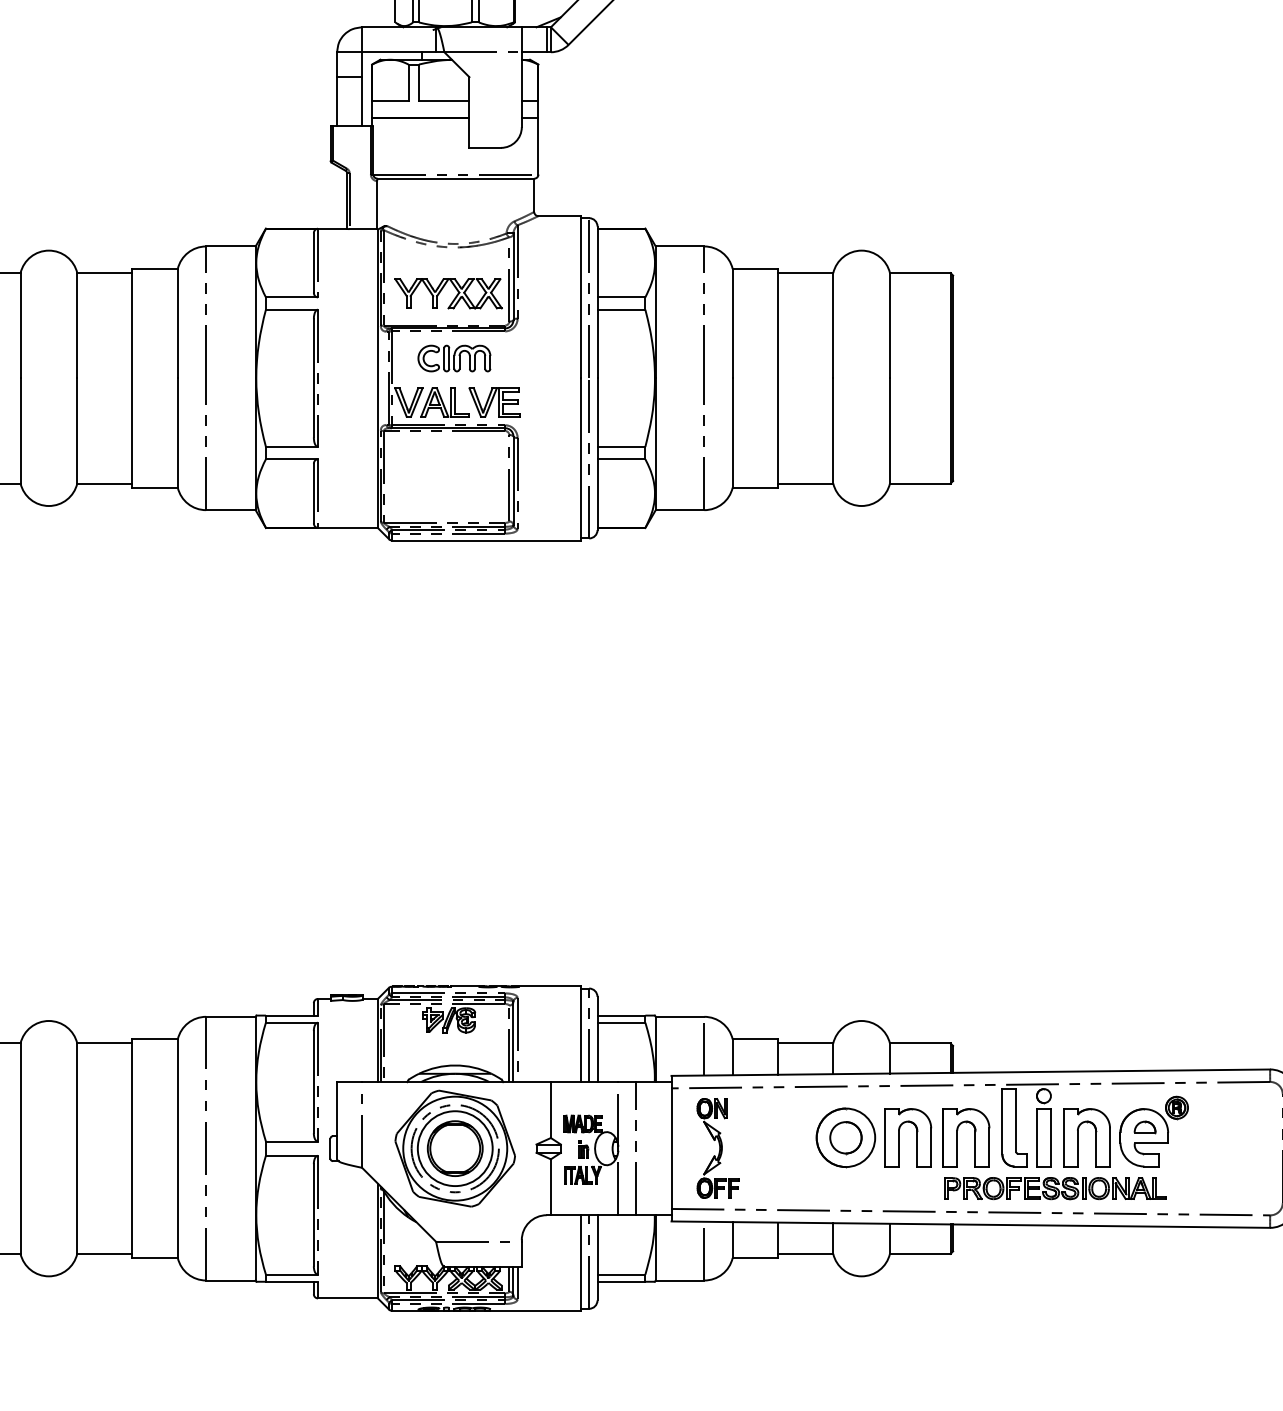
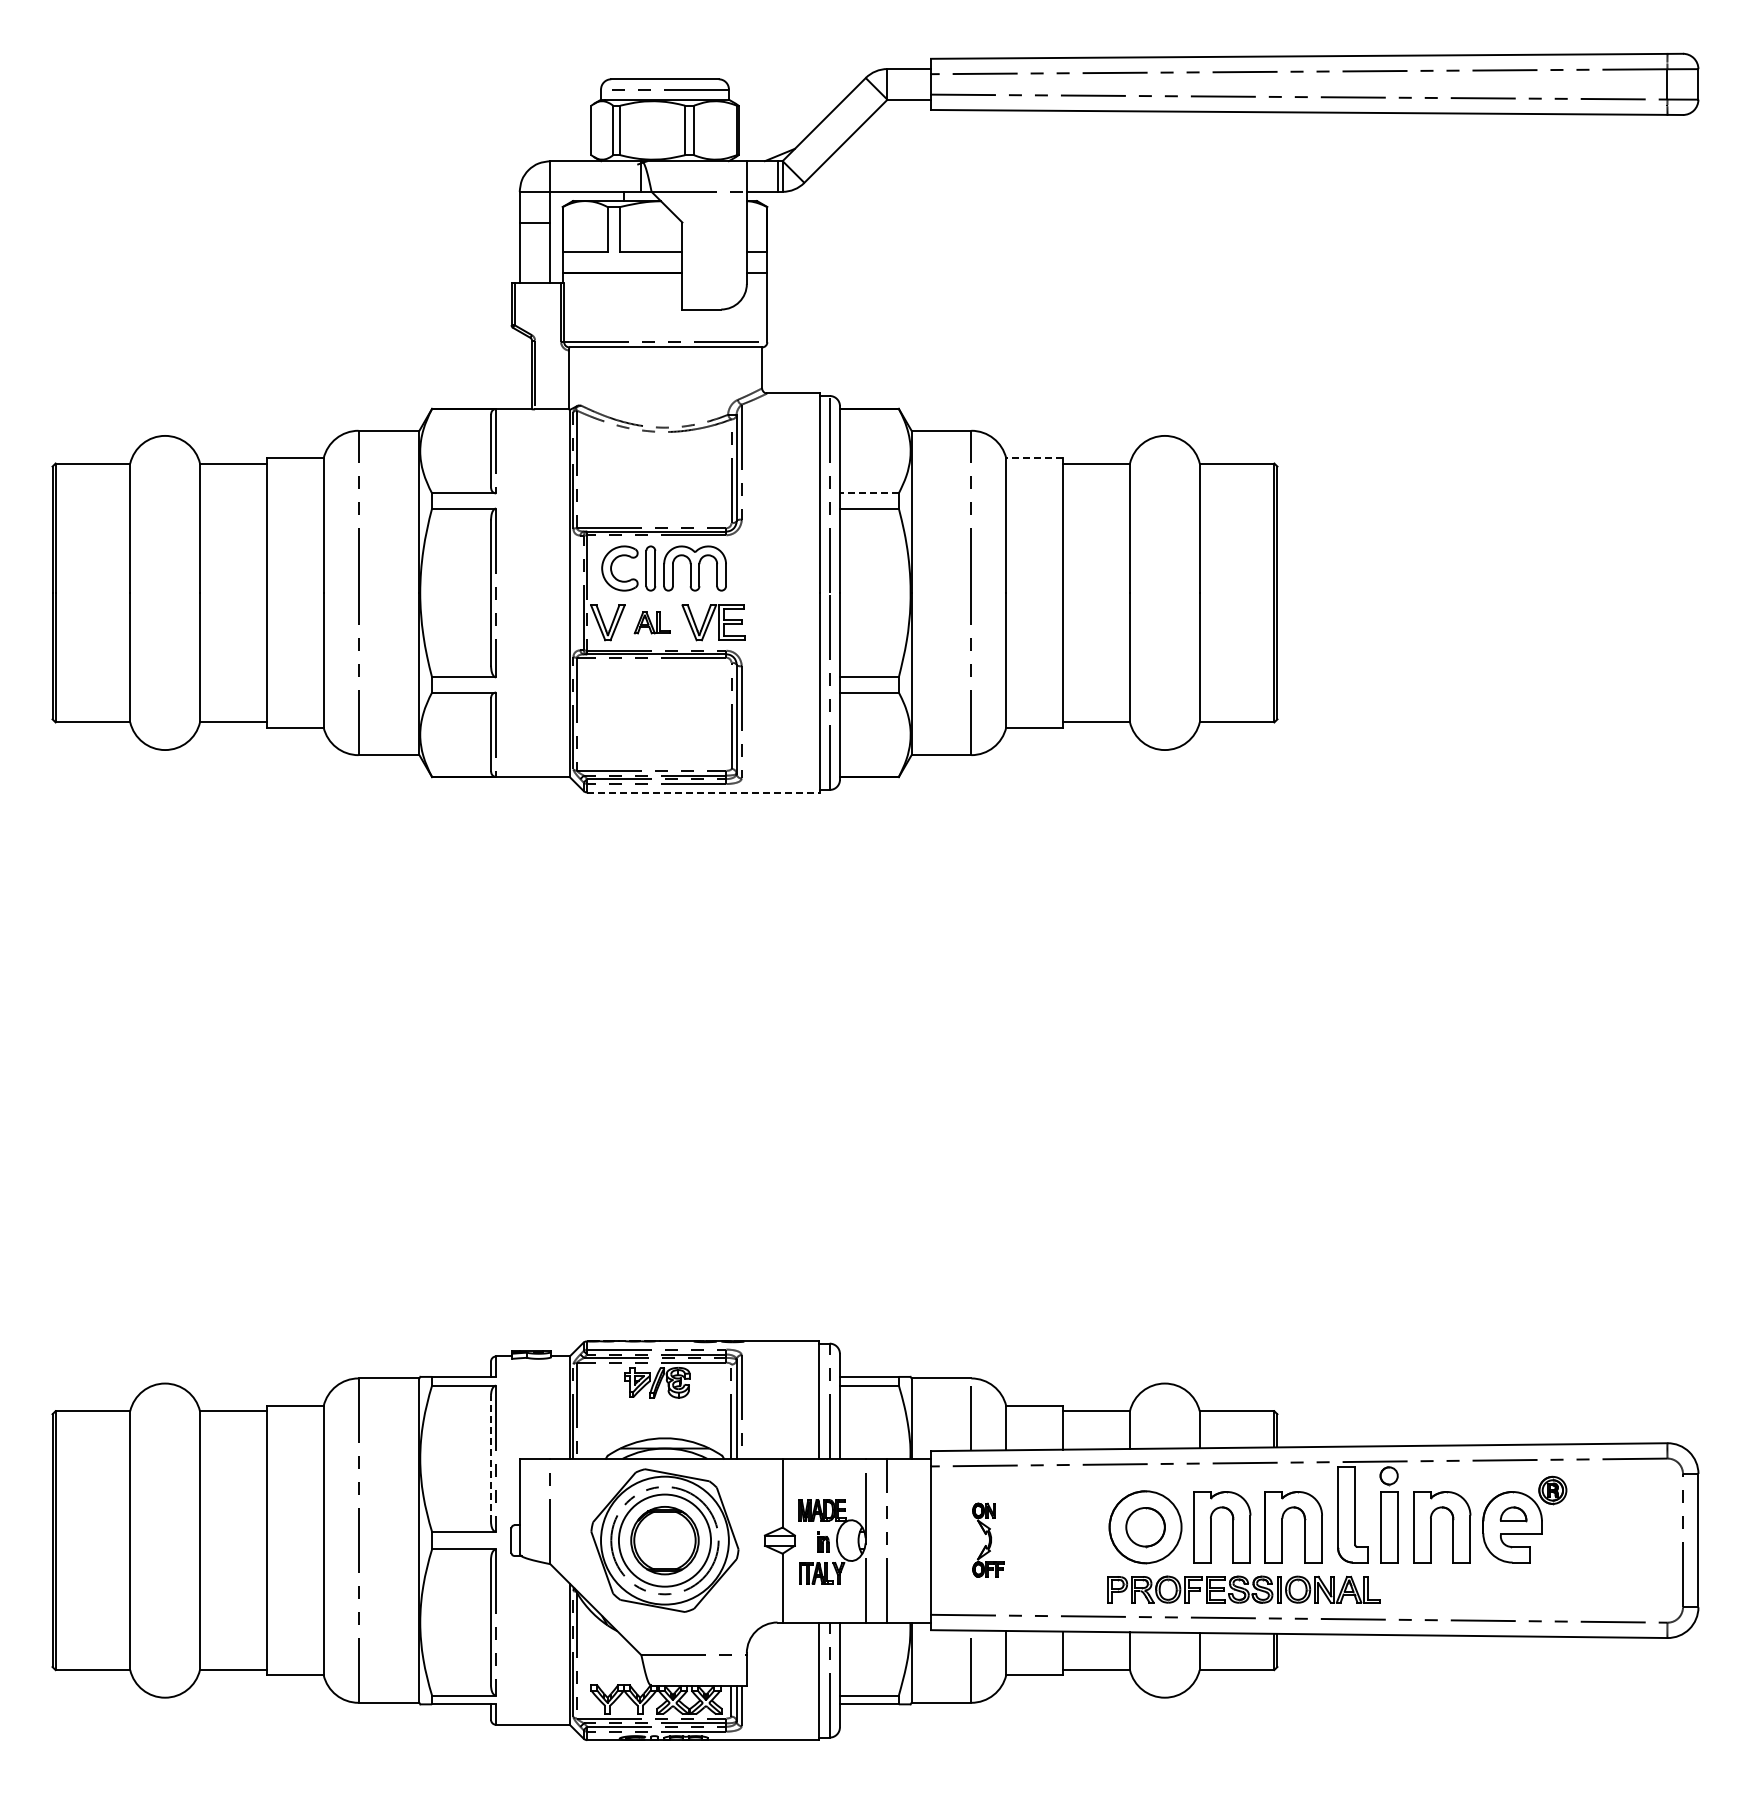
line: (754, 269) -> (1033, 458), solid -> dashed
part: (443, 288) -> (650, 482), removed
line: (620, 297) -> (868, 493), solid -> dashed
part: (454, 358) -> (663, 568), size x1.4
part: (445, 402) -> (652, 622), size x0.6
line: (486, 540) -> (703, 792), solid -> dashed
line: (314, 1081) -> (491, 1458), solid -> dashed
part: (718, 1147) -> (988, 1539), size x0.6
part: (1054, 1188) -> (1243, 1589), moved

